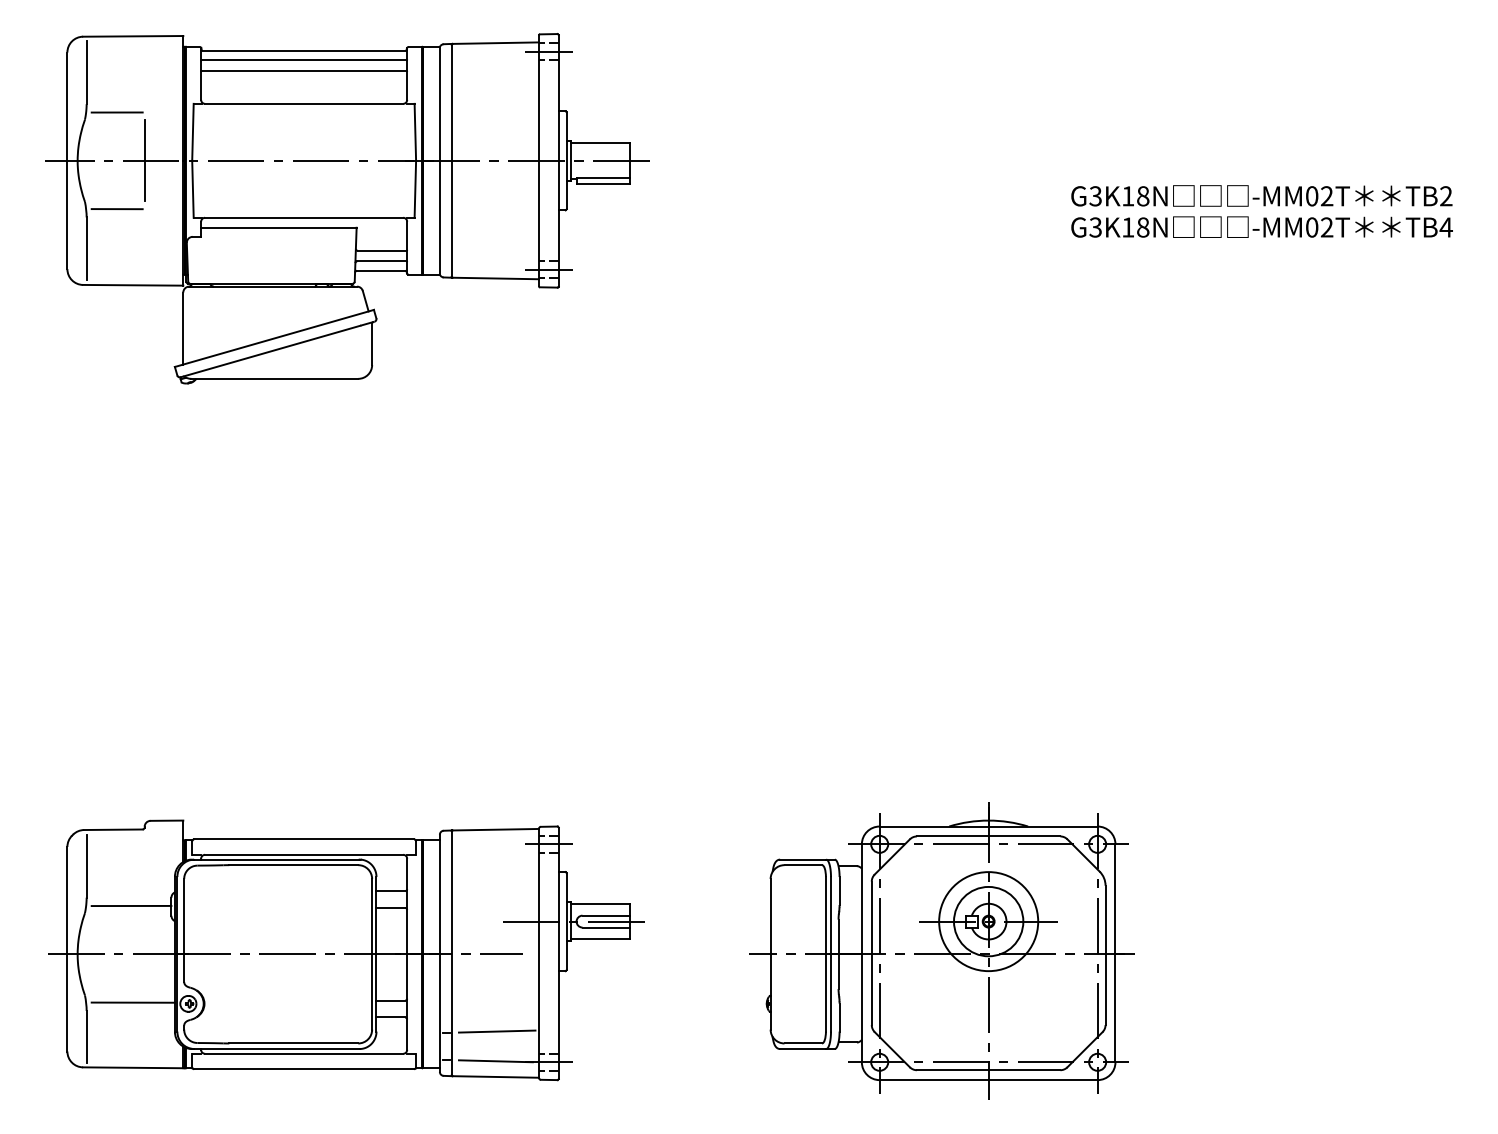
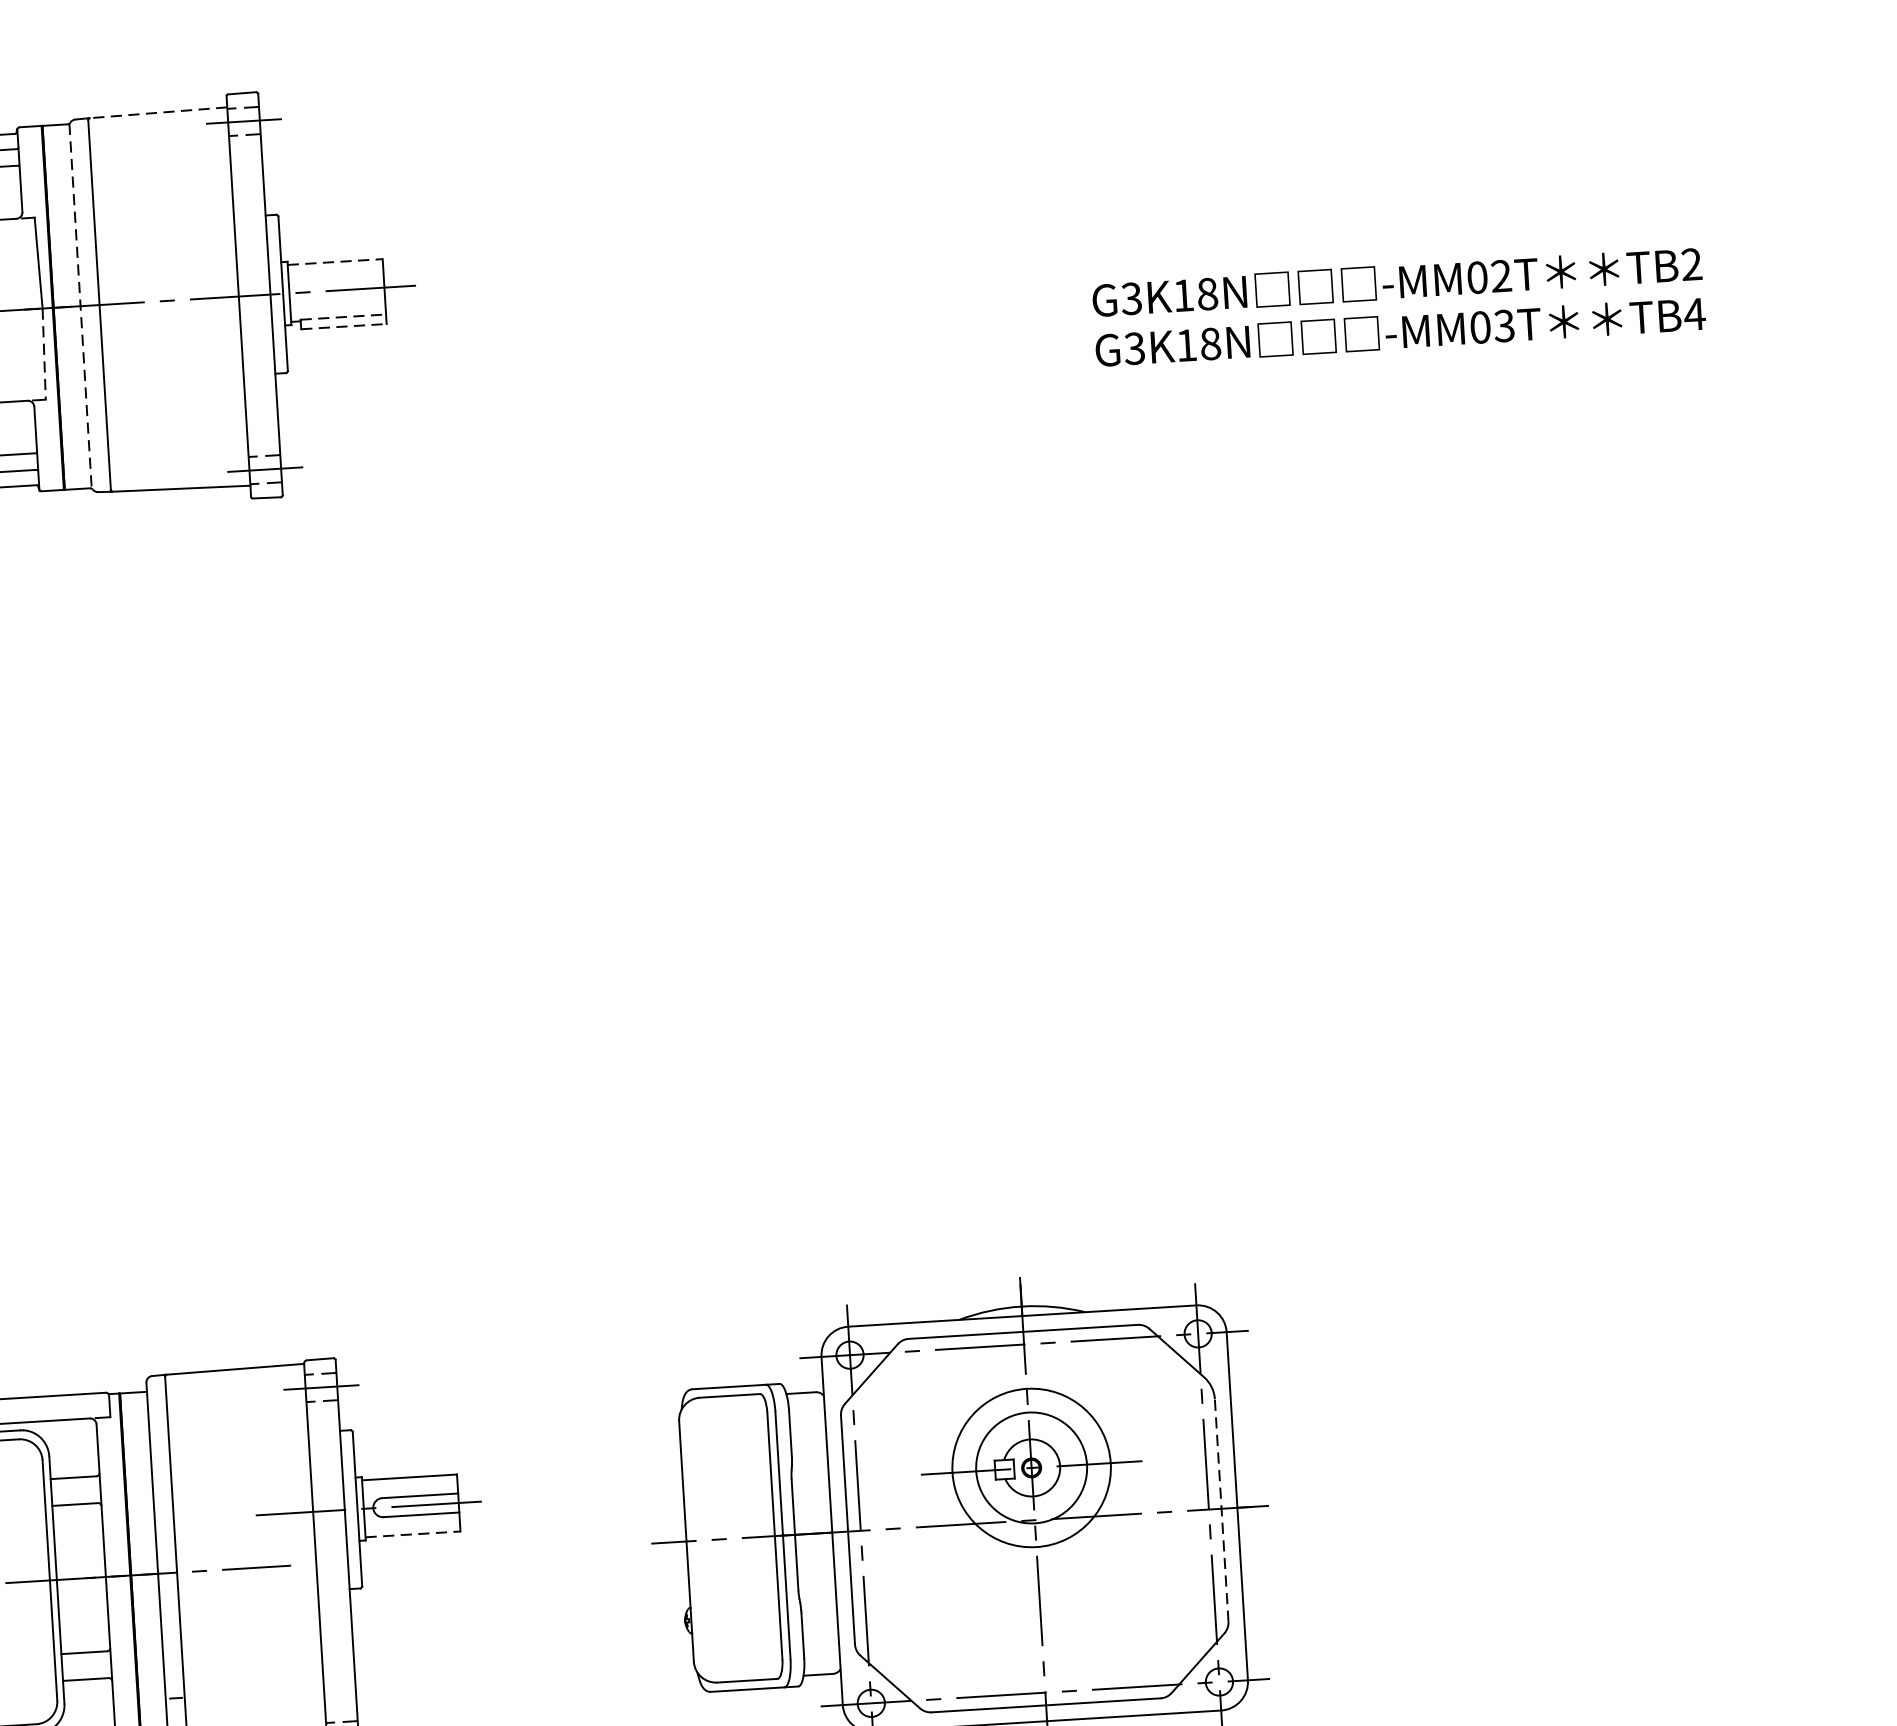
line: (495, 43) -> (157, 113), solid -> dashed
line: (600, 143) -> (335, 262), solid -> dashed
line: (439, 161) -> (80, 307), solid -> dashed
line: (603, 177) -> (343, 316), solid -> dashed
line: (603, 183) -> (344, 326), solid -> dashed
line: (415, 189) -> (44, 354), solid -> dashed
text: (1326, 227) -> (1503, 326), -MM02T -> -MM03T
line: (600, 939) -> (413, 1534), solid -> dashed
line: (1105, 955) -> (1221, 1510), solid -> dashed
line: (496, 1031) -> (256, 1691), removed

